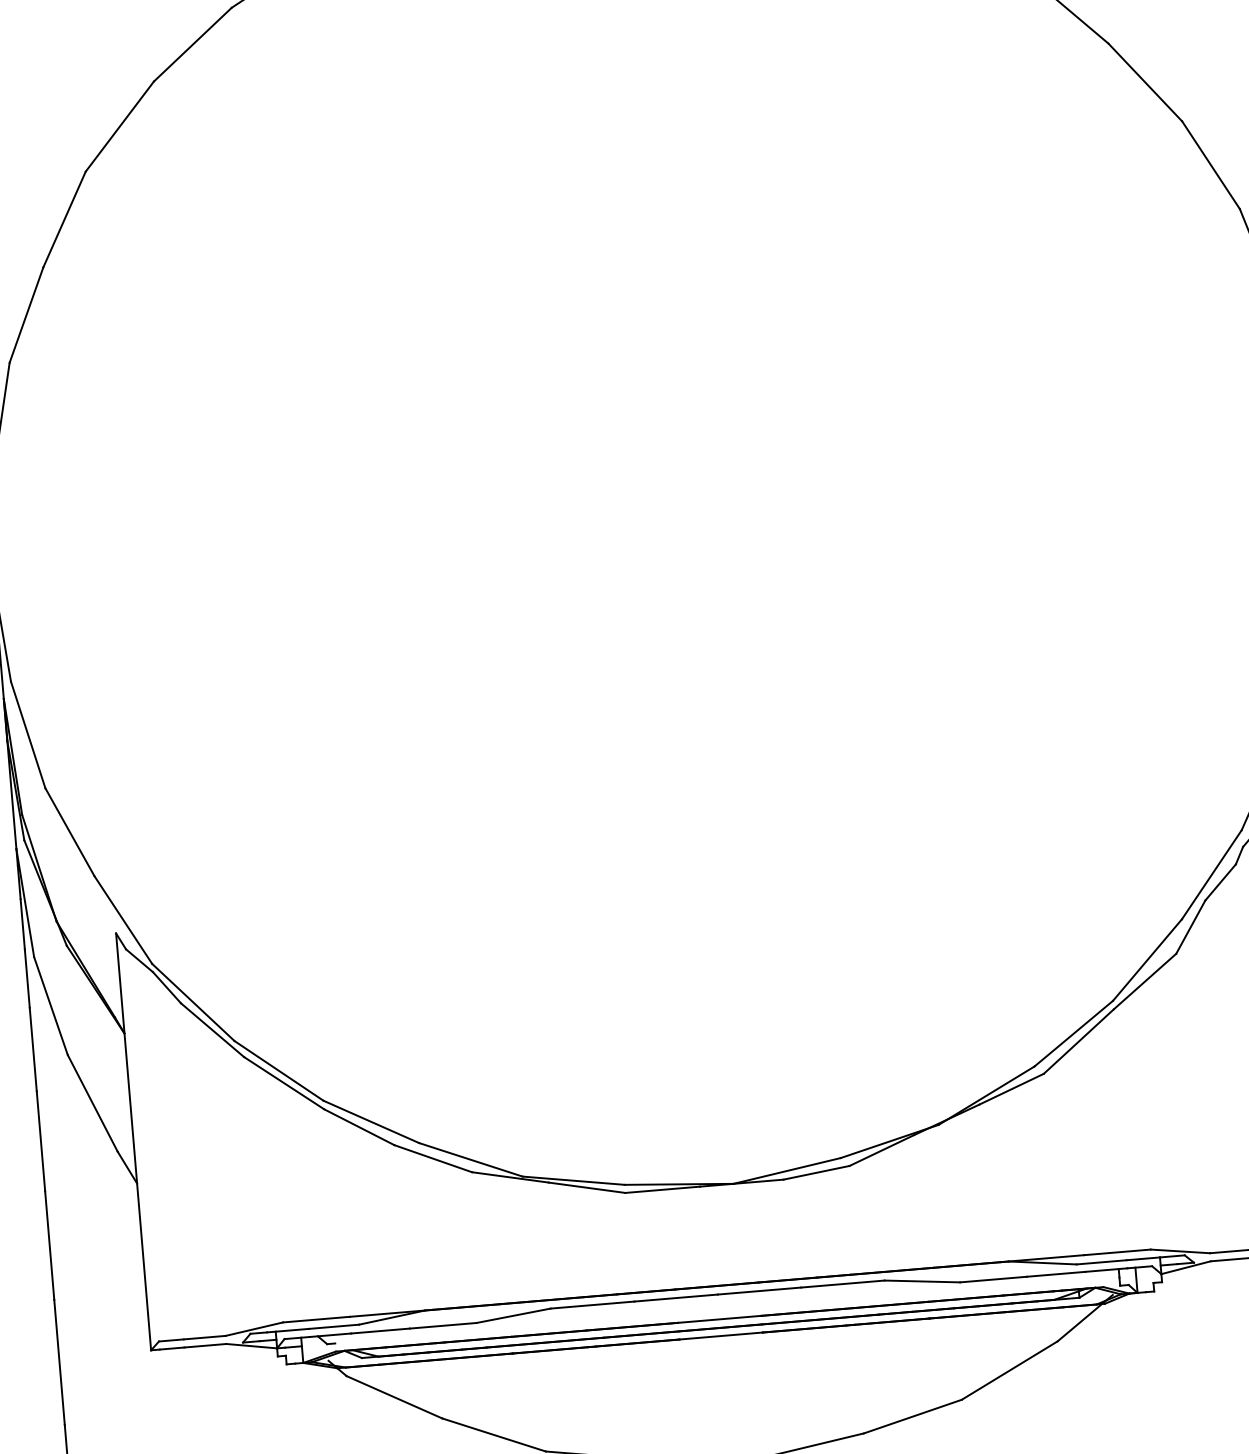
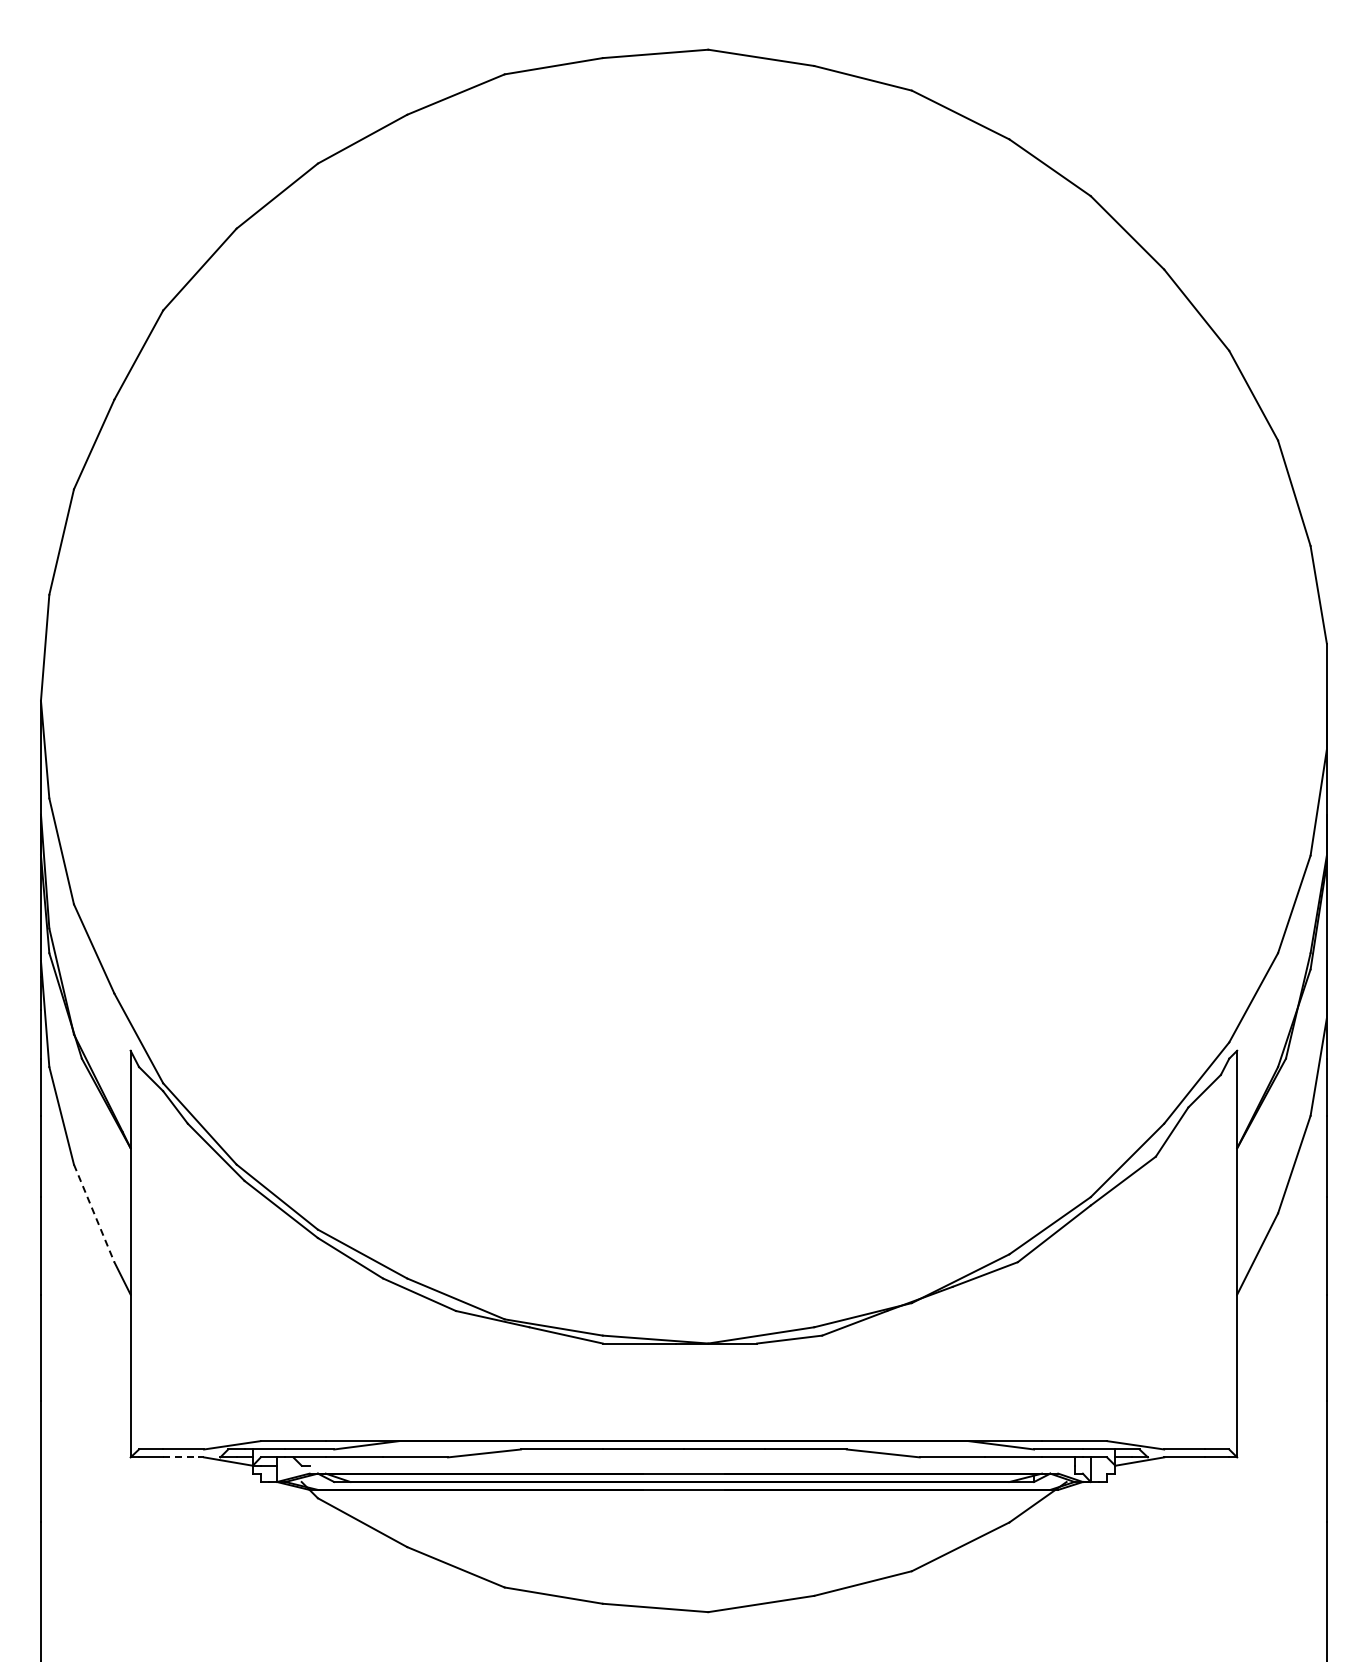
line: (93, 1103) -> (94, 1213), solid -> dashed
line: (206, 1345) -> (184, 1457), solid -> dashed

